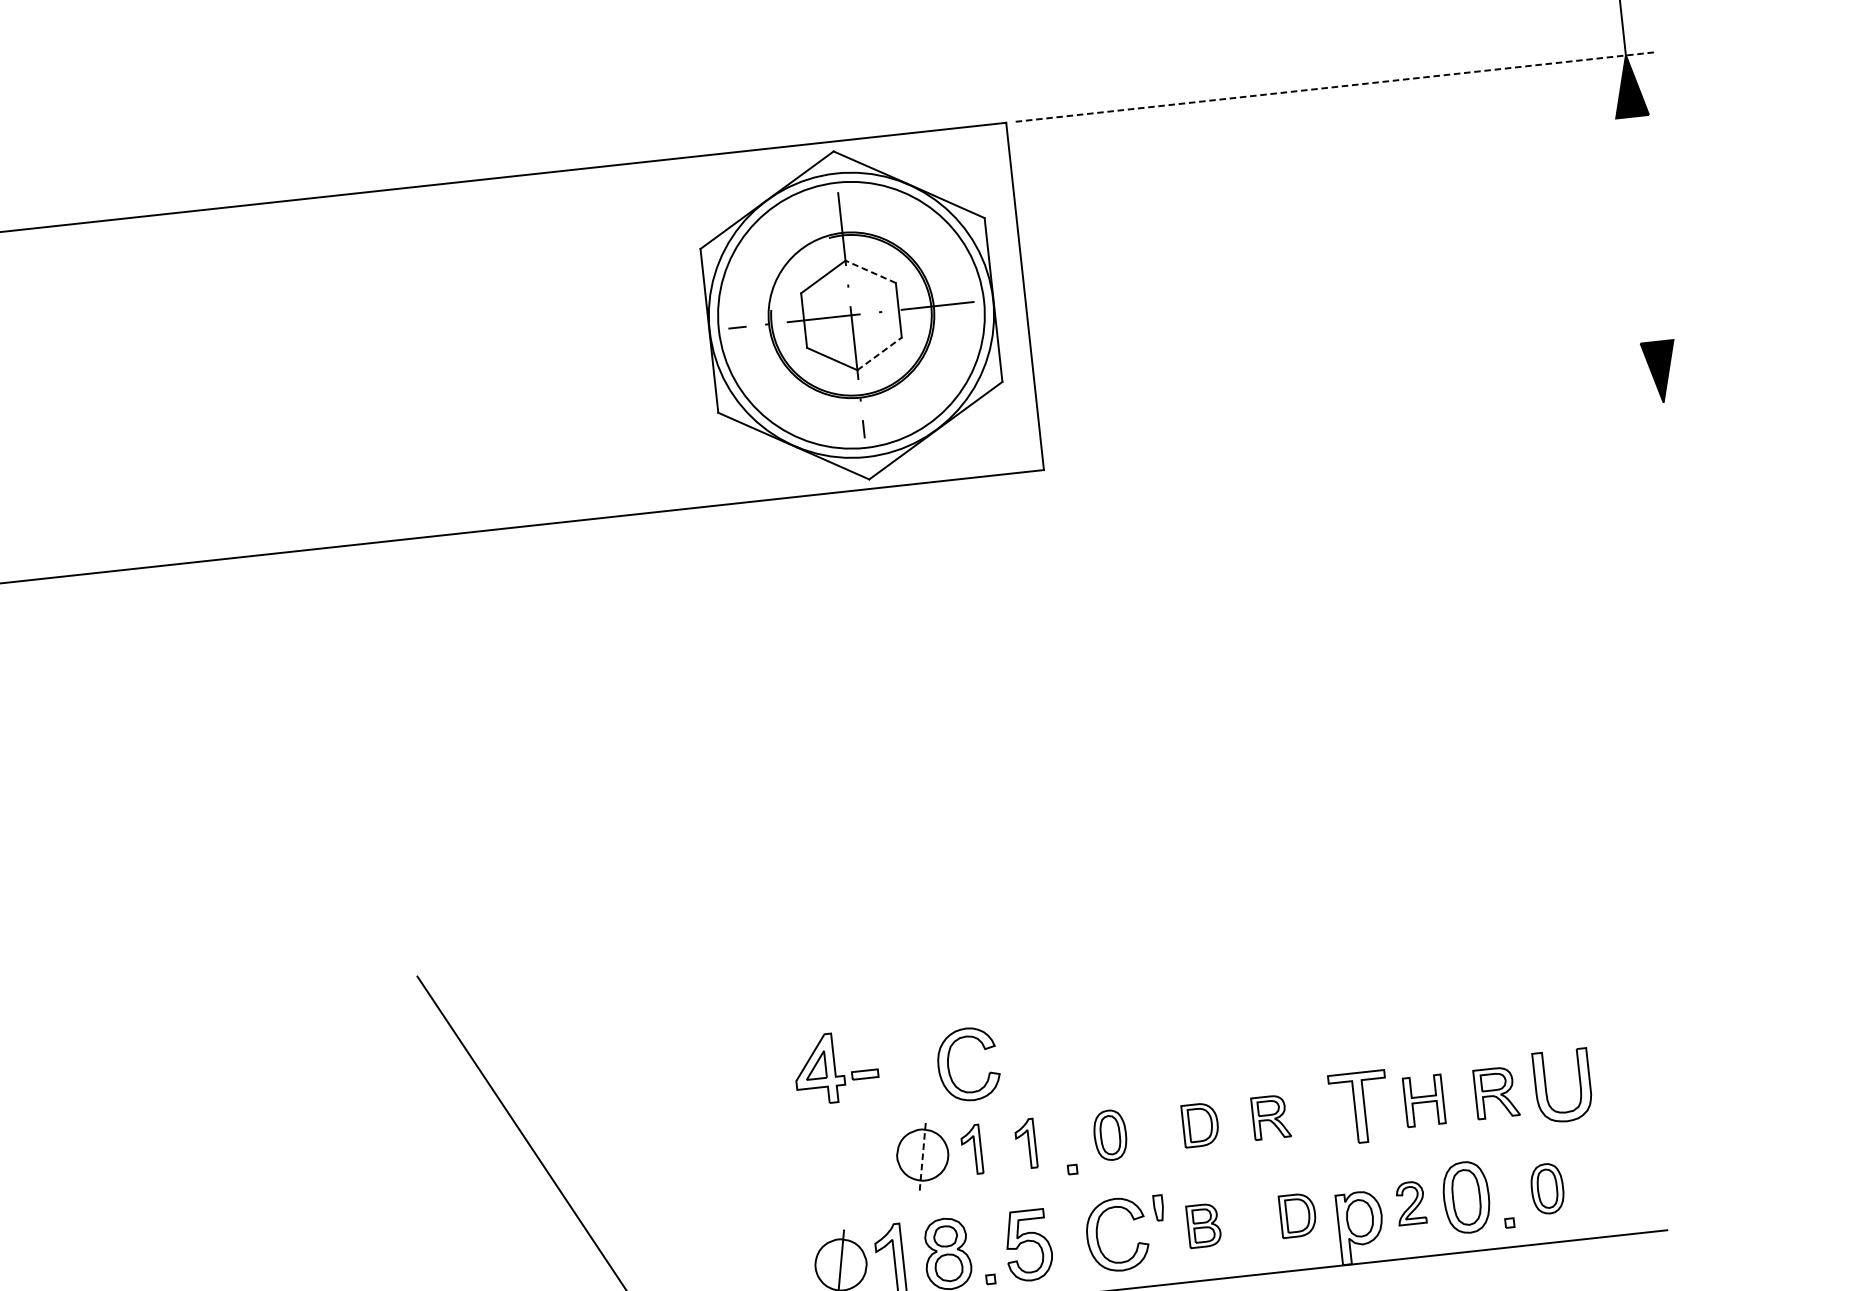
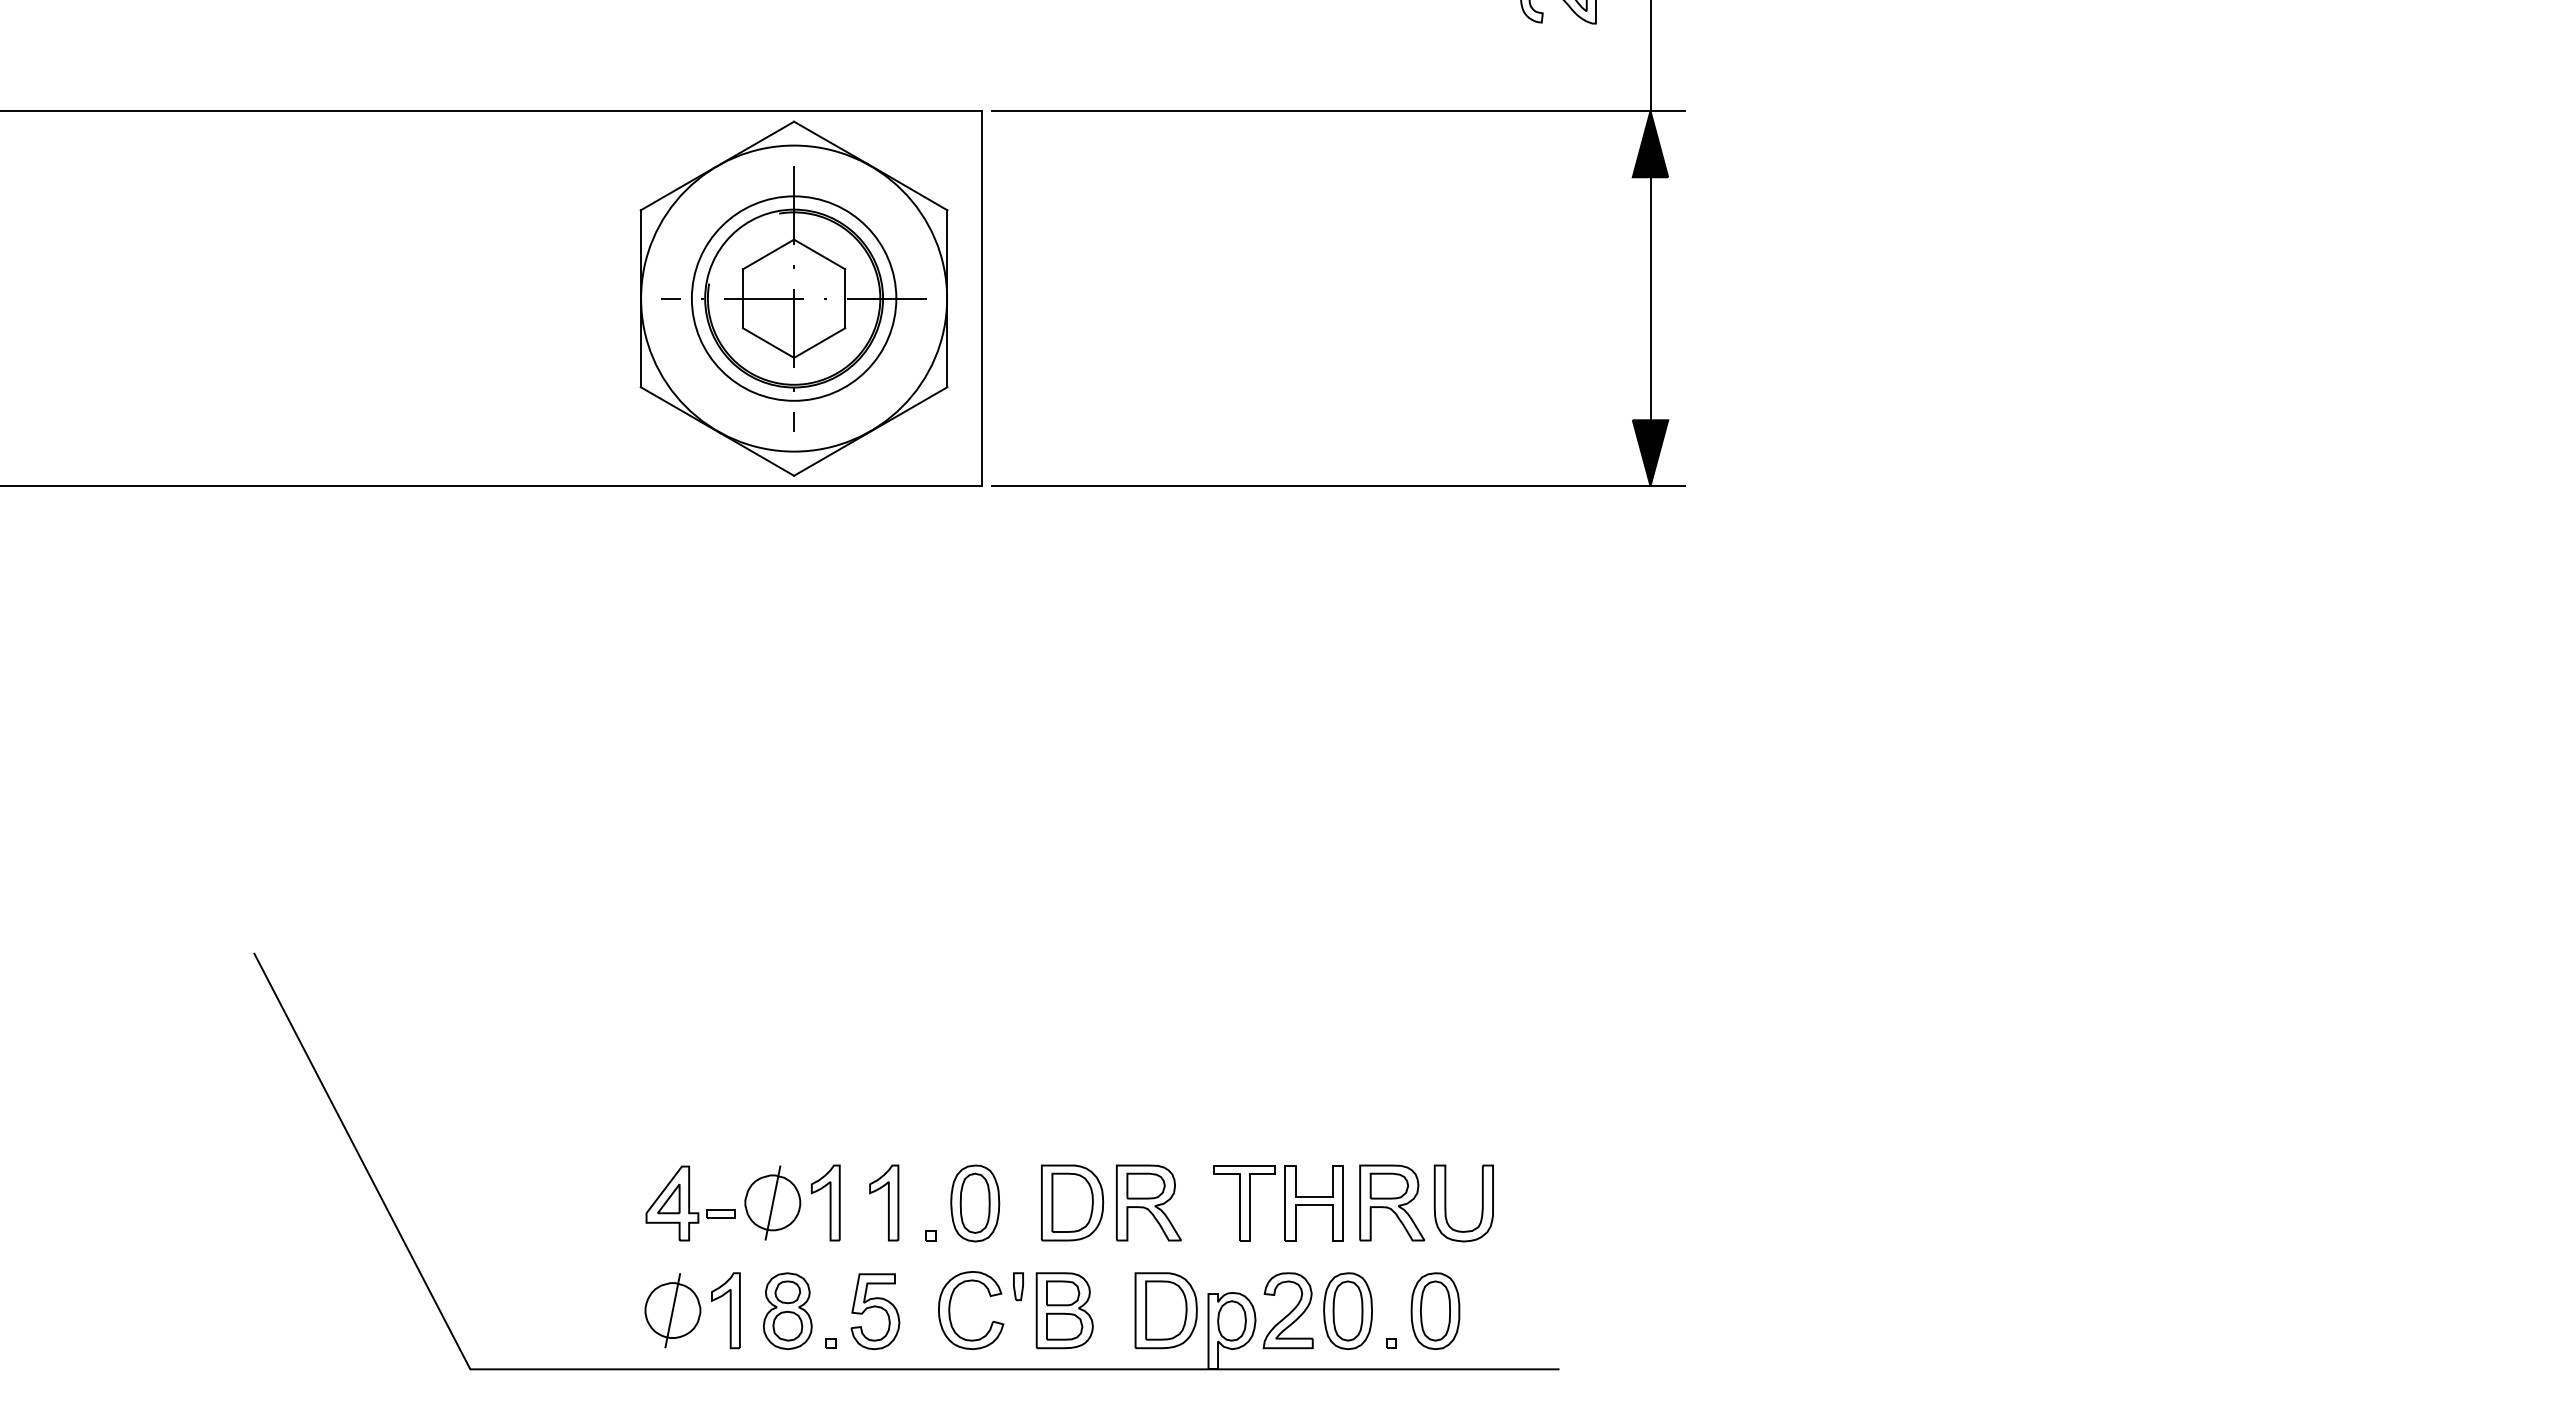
line: (1336, 87) -> (1338, 111), dashed -> solid
line: (1644, 229) -> (1650, 298), added
line: (870, 271) -> (819, 254), dashed -> solid
circle: (850, 315) -> (793, 298), size x0.71
line: (879, 354) -> (819, 343), dashed -> solid
line: (1373, 434) -> (1337, 486), added
part: (949, 1066) -> (811, 1111), removed
part: (836, 1067) -> (690, 1203), moved
part: (1496, 1092) -> (1392, 1202), size x1.43
part: (1423, 1101) -> (1313, 1203), size x1.43
part: (1270, 1116) -> (1148, 1202), size x1.67
part: (1200, 1124) -> (1072, 1202), size x1.67
part: (1110, 1135) -> (975, 1203), size x1.43
part: (1026, 1143) -> (884, 1202), size x1.43
part: (971, 1149) -> (825, 1202), size x1.43
line: (923, 1154) -> (773, 1202), dashed -> solid
part: (1547, 1189) -> (1435, 1311), size x1.43
part: (1410, 1203) -> (1287, 1310), size x1.67
part: (1297, 1215) -> (1165, 1310), size x1.67
part: (1203, 1225) -> (1064, 1310), size x1.67

